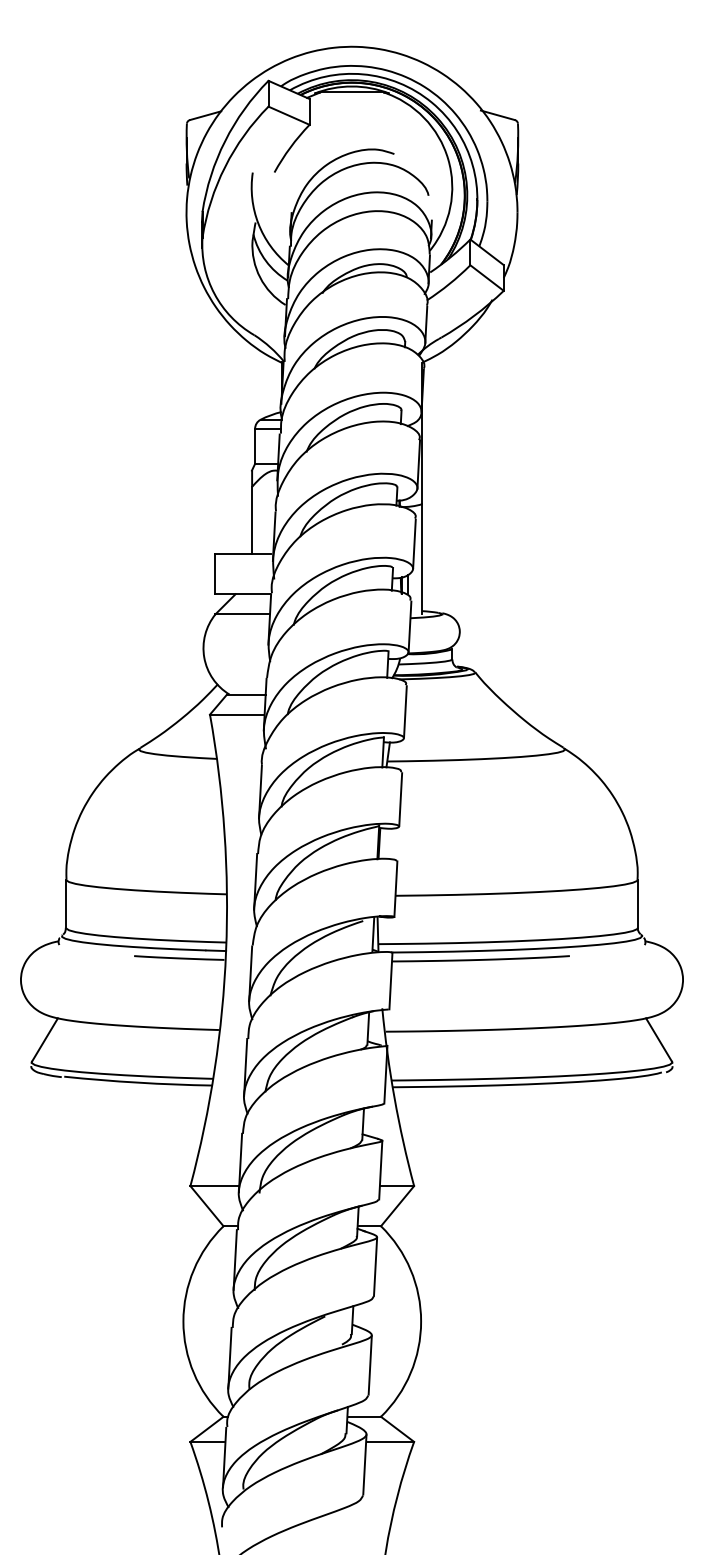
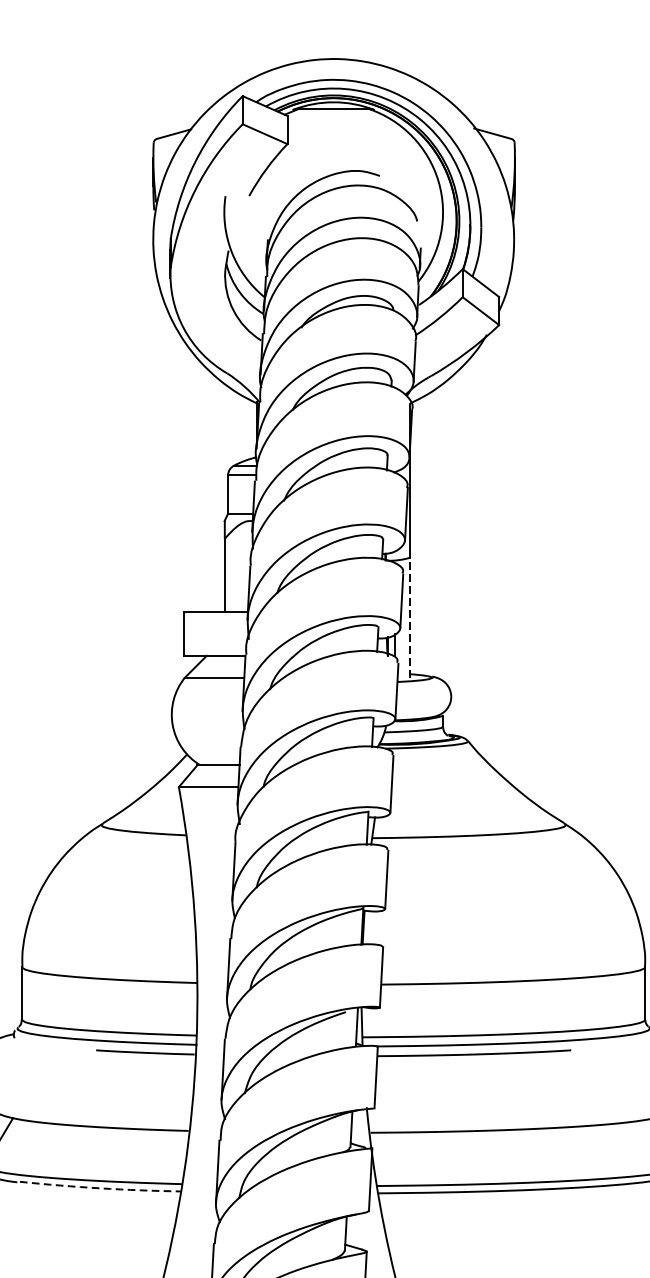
line: (422, 558) -> (410, 616), solid -> dashed
arc: (138, 1082) -> (100, 1188), solid -> dashed

